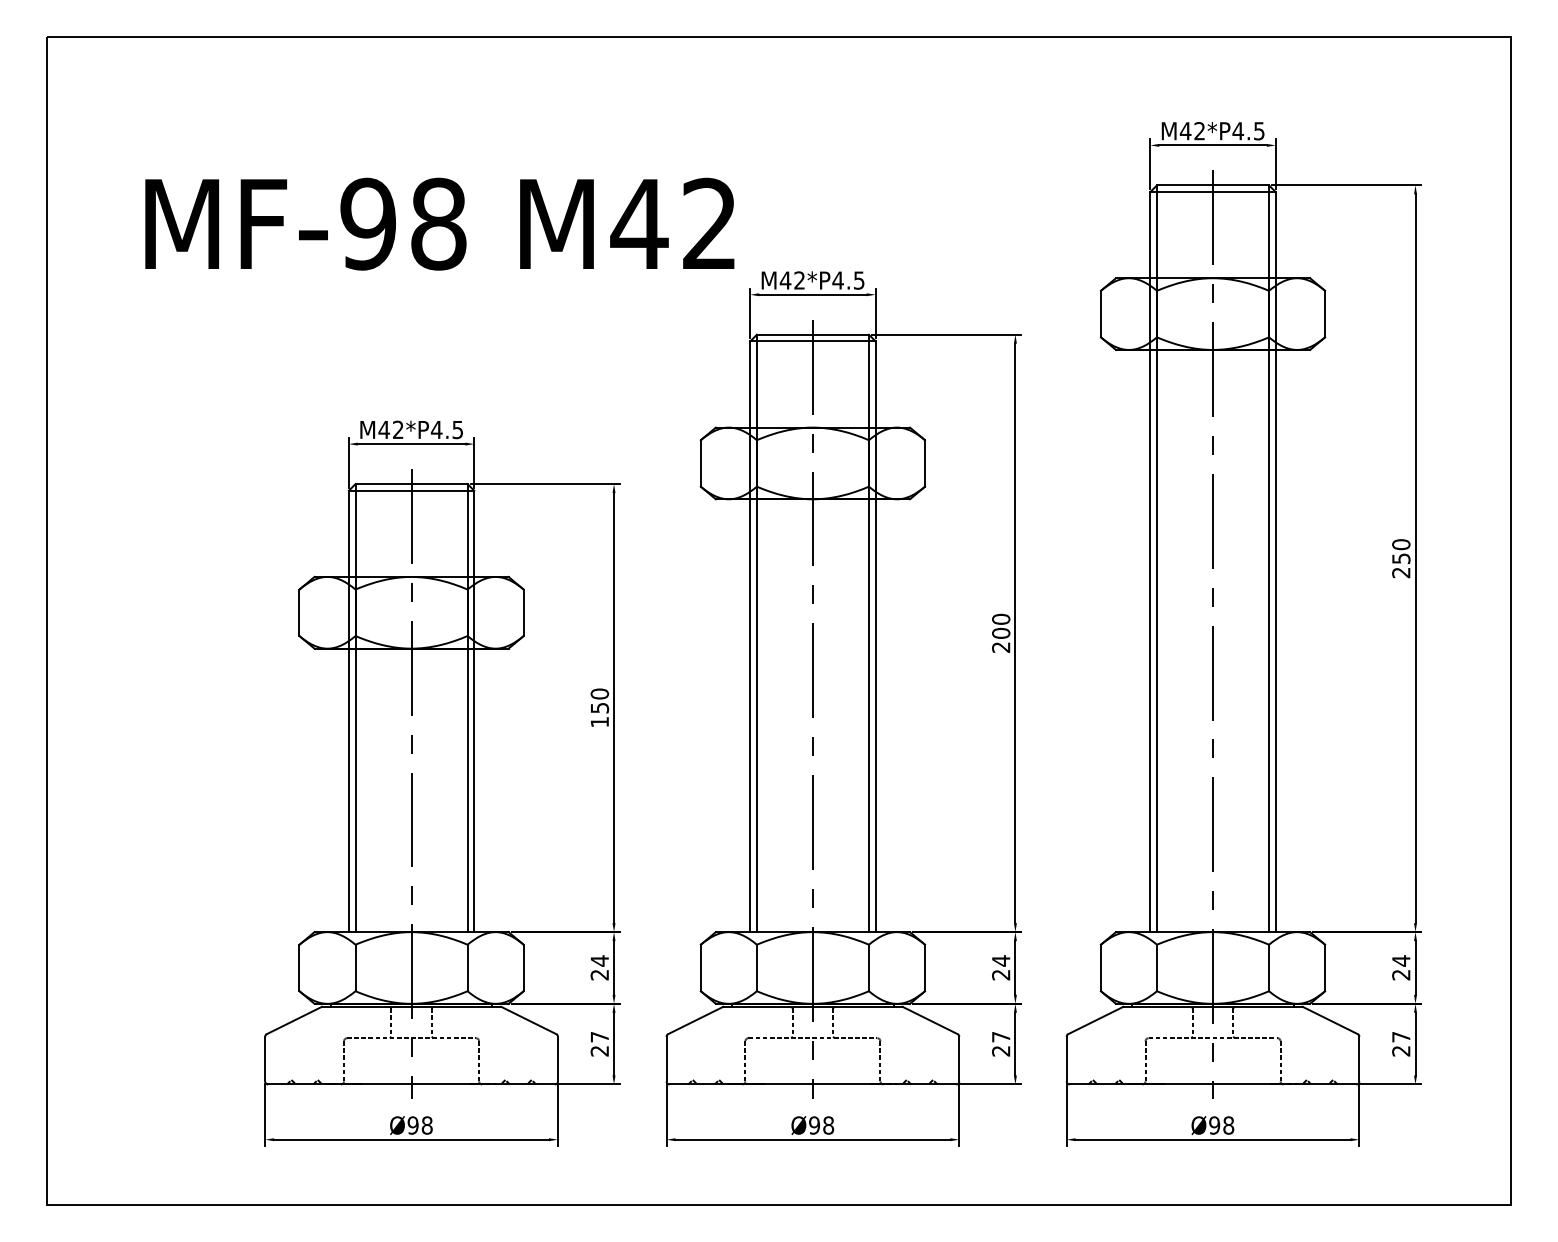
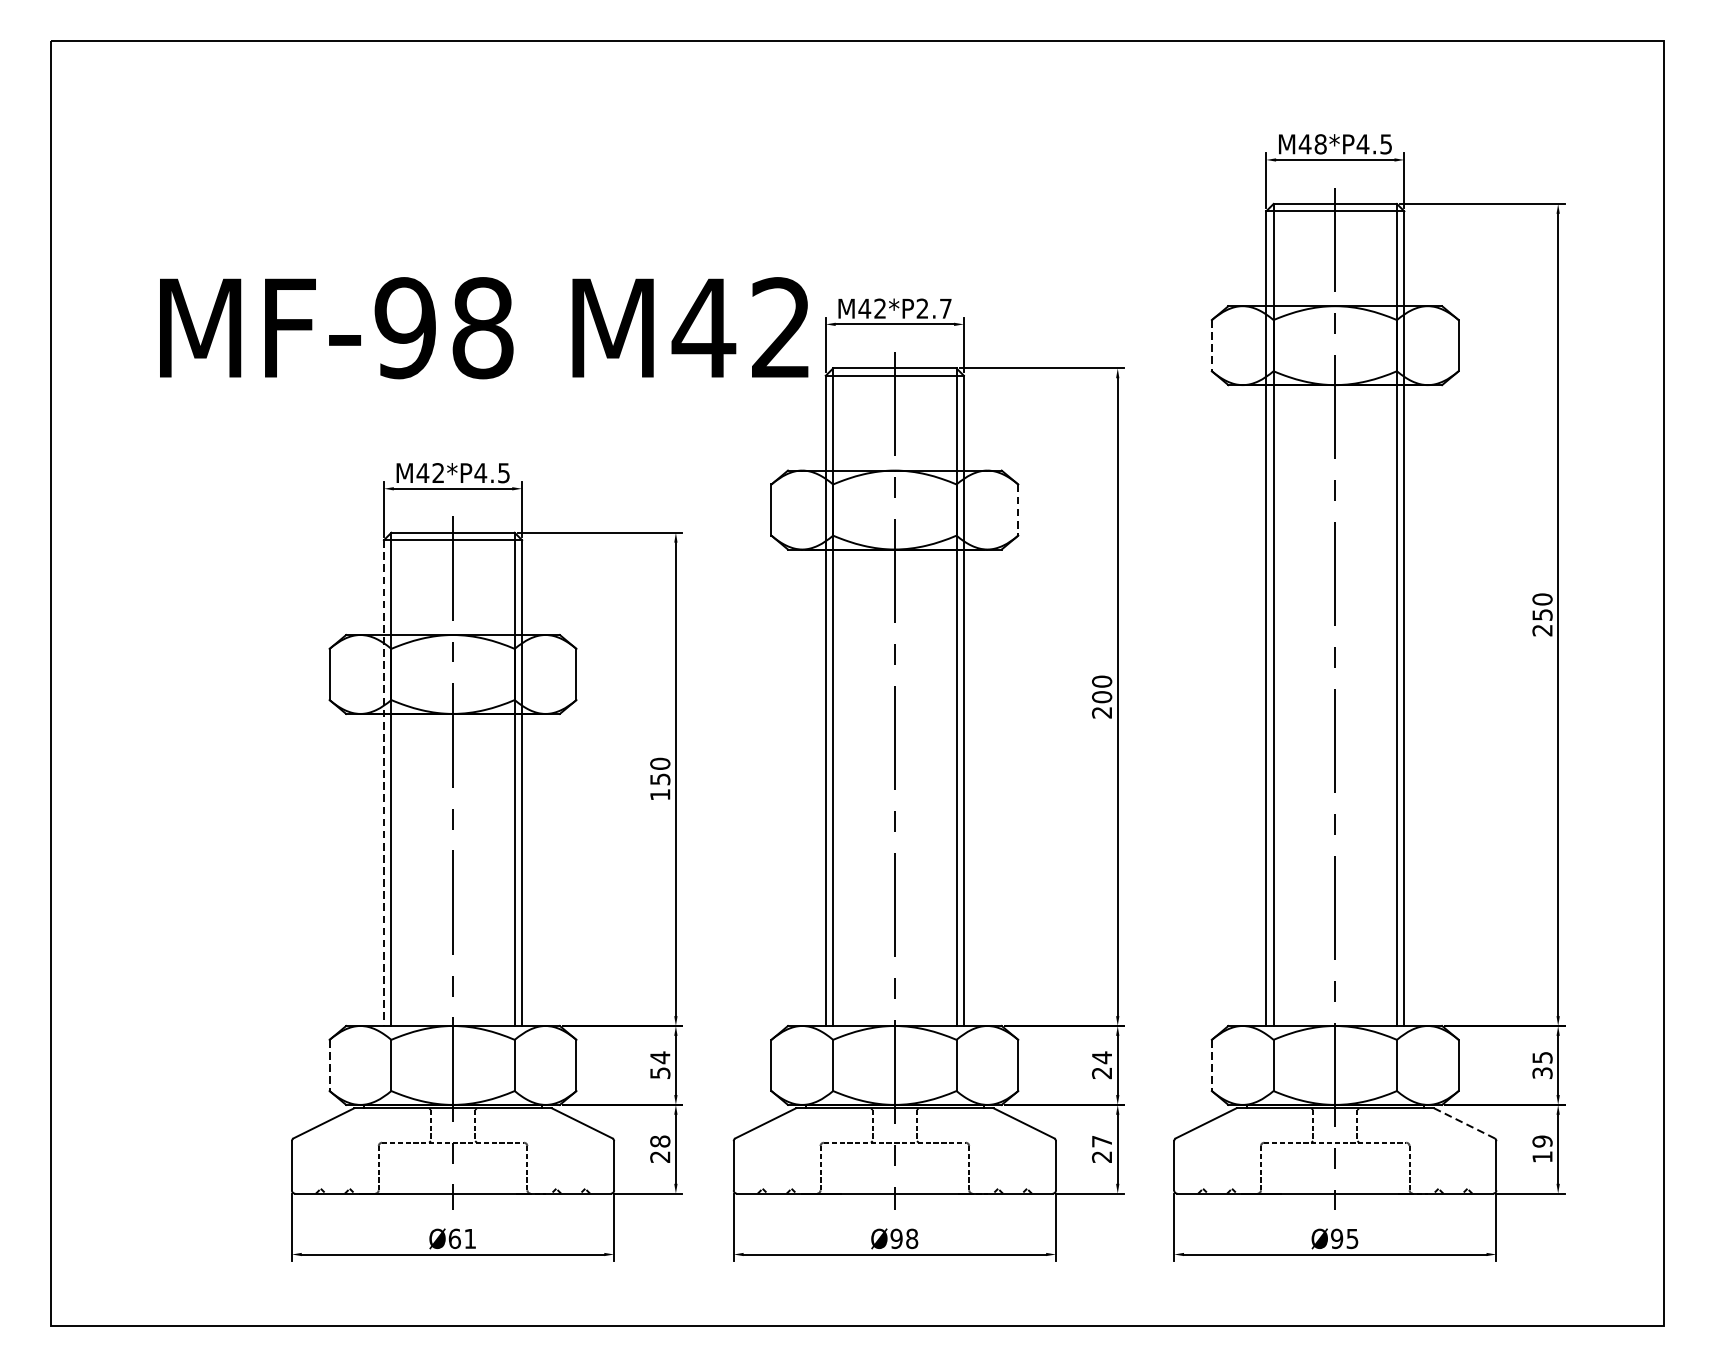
text: (1199, 131) -> (1320, 144), M42*P4.5 -> M48*P4.5
text: (439, 223) -> (483, 327), moved
text: (848, 280) -> (934, 308), M42*P4.5 -> M42*P2.7
line: (1100, 314) -> (1211, 346), solid -> dashed
line: (925, 463) -> (1018, 510), solid -> dashed
line: (348, 711) -> (383, 783), solid -> dashed
text: (1401, 967) -> (1542, 1064), 24 -> 35
line: (299, 968) -> (329, 1066), solid -> dashed
line: (1100, 968) -> (1211, 1066), solid -> dashed
text: (599, 975) -> (659, 1073), 24 -> 54
line: (1330, 1020) -> (1464, 1123), solid -> dashed
text: (599, 1036) -> (659, 1140), 27 -> 28
text: (1401, 1043) -> (1542, 1148), 27 -> 19
text: (419, 1125) -> (461, 1238), Ø98 -> Ø61
text: (1228, 1125) -> (1352, 1238), Ø98 -> Ø95

